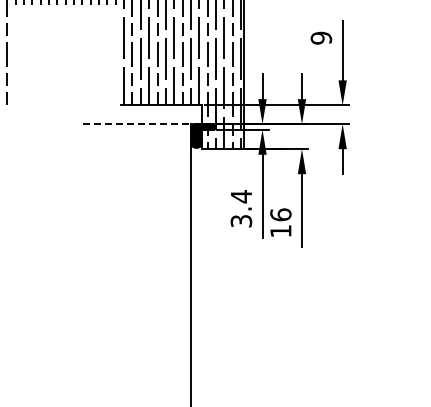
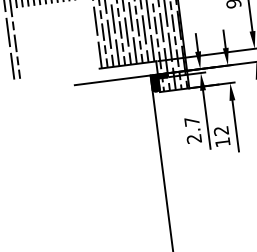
line: (137, 124) -> (112, 80), dashed -> solid
text: (241, 208) -> (193, 130), 3.4 -> 2.7
text: (280, 214) -> (221, 130), 16 -> 12

